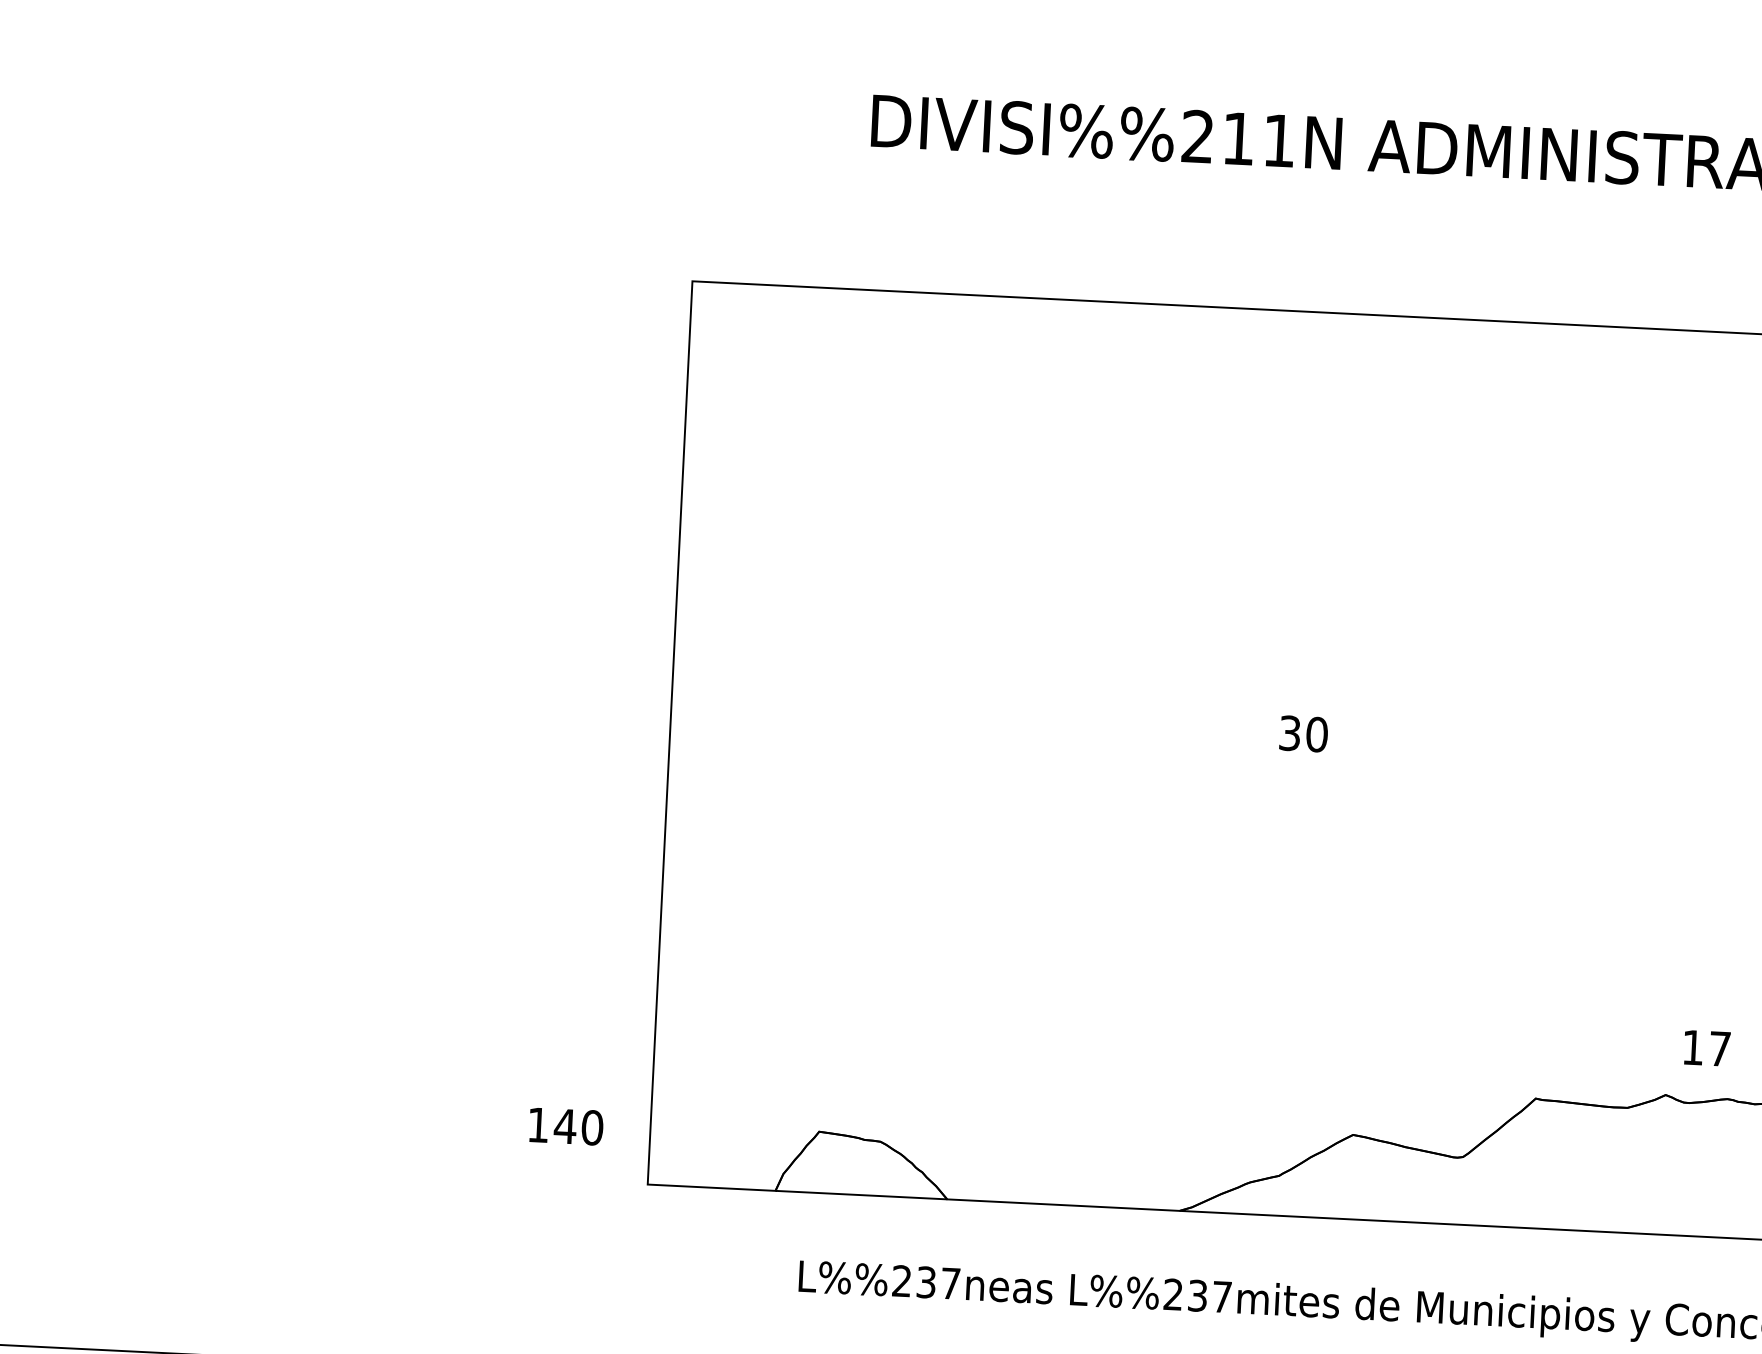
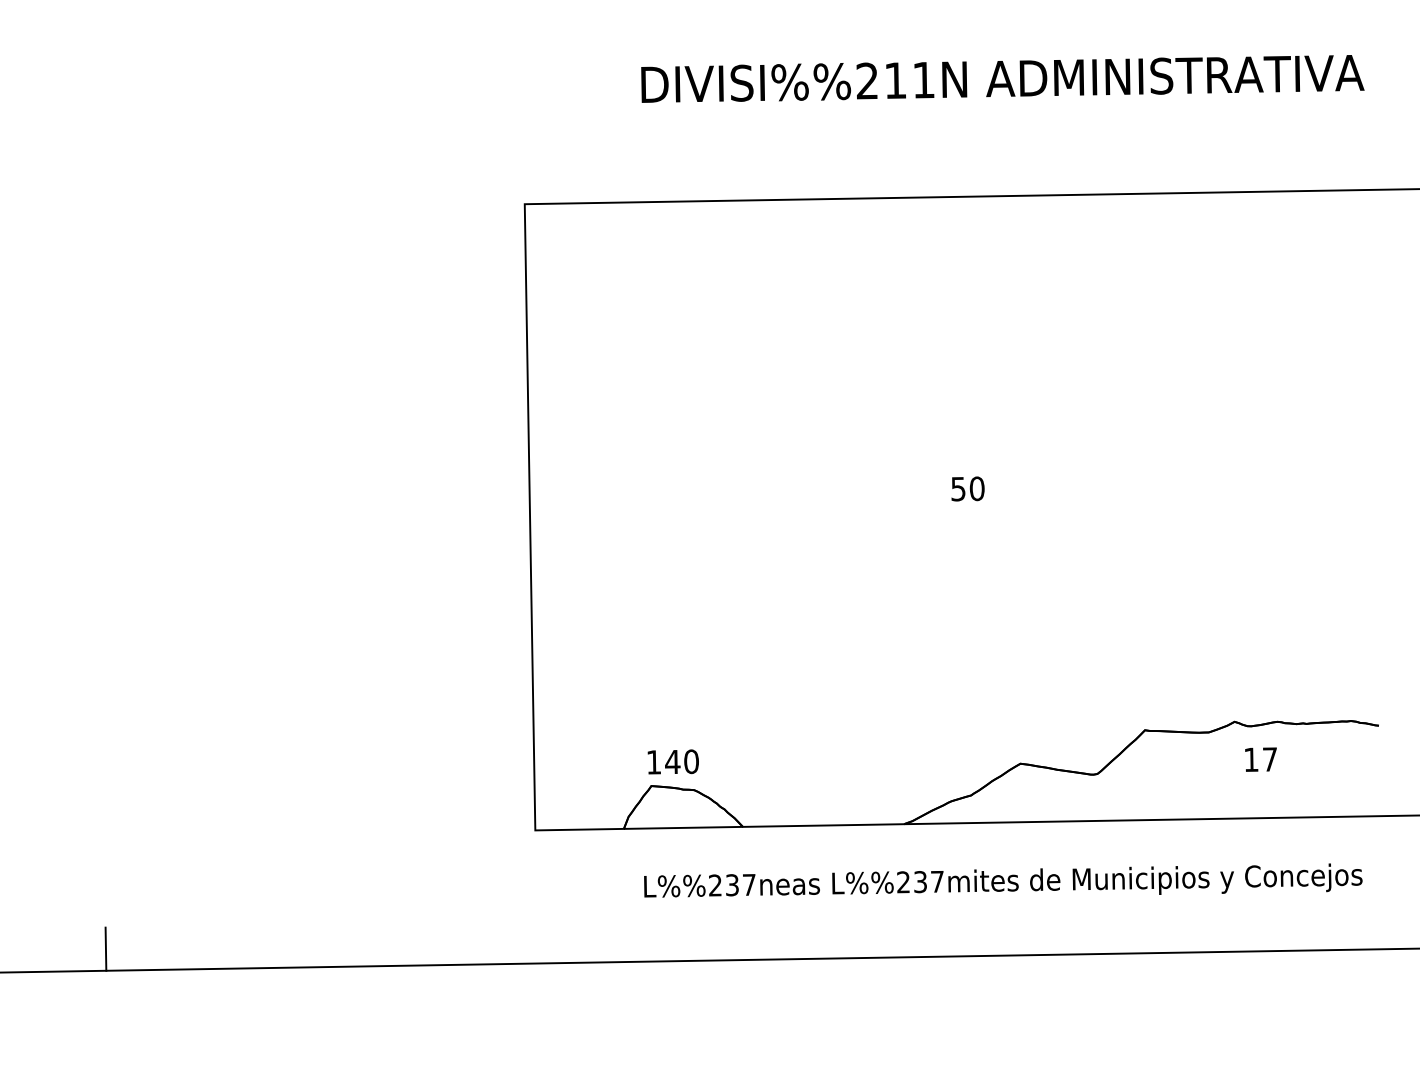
text: (1290, 732) -> (958, 488), 30 -> 50
text: (1706, 1048) -> (1260, 759), moved
text: (565, 1125) -> (672, 761), moved
line: (17, 1313) -> (105, 948), added

